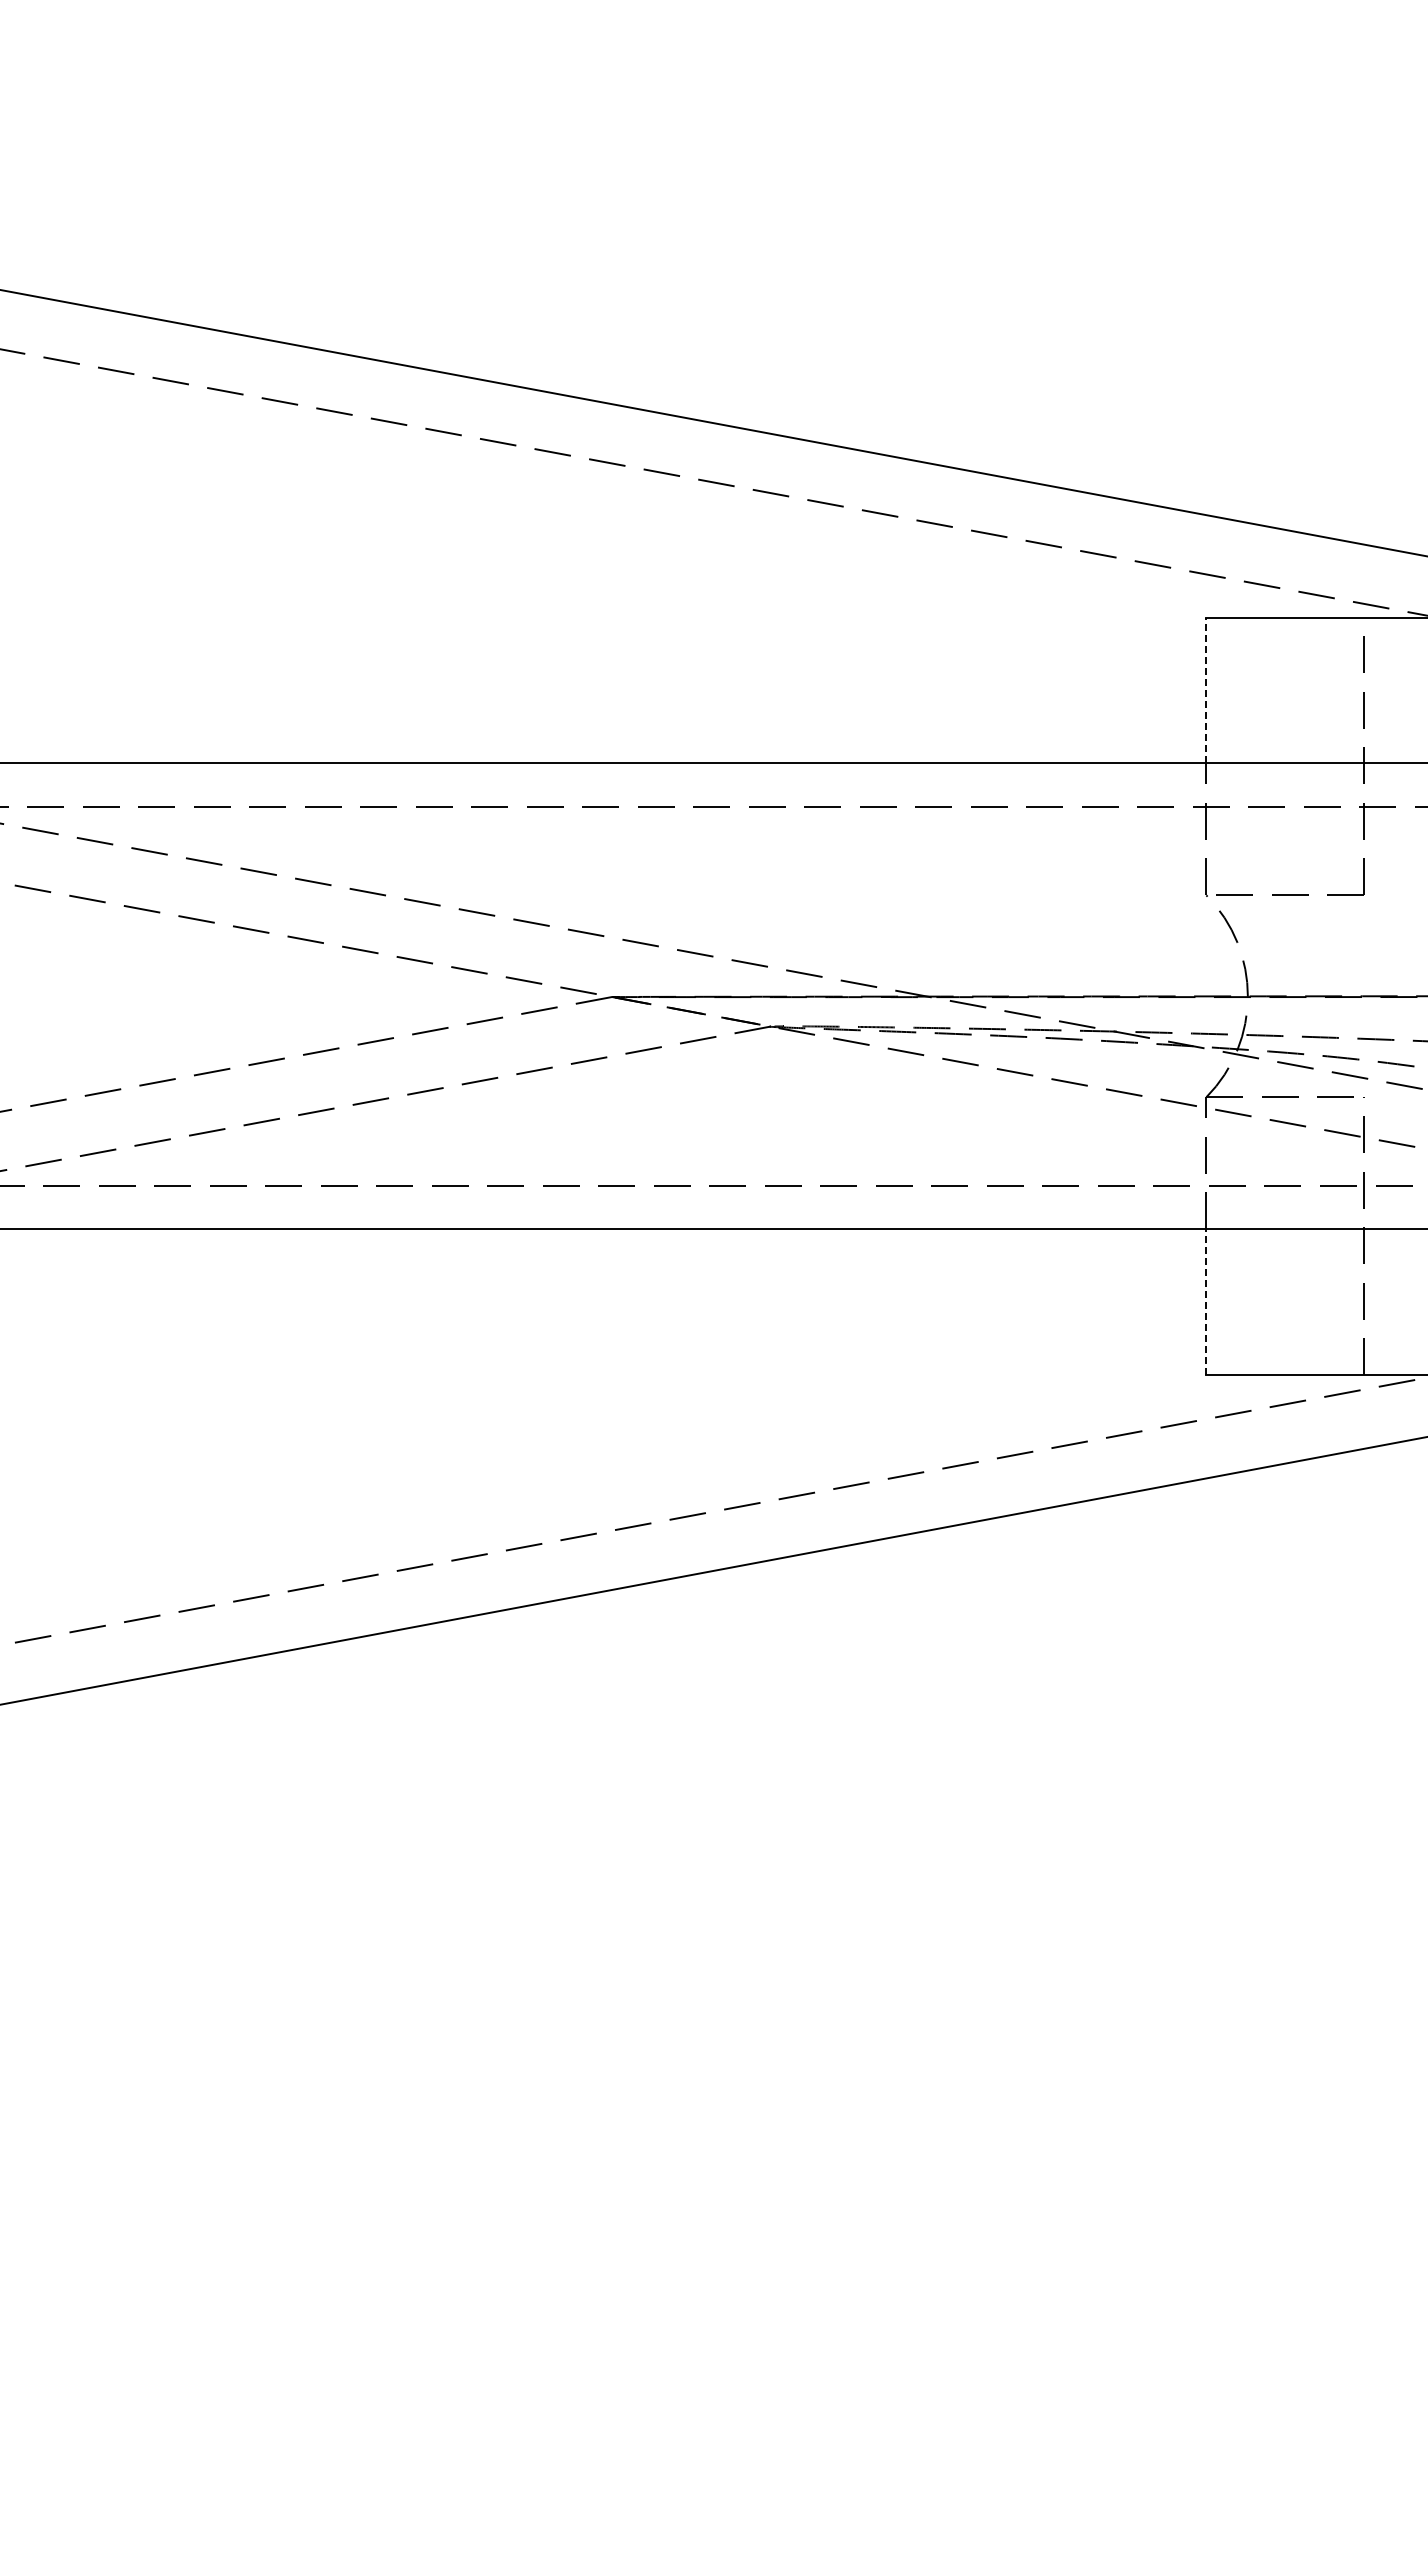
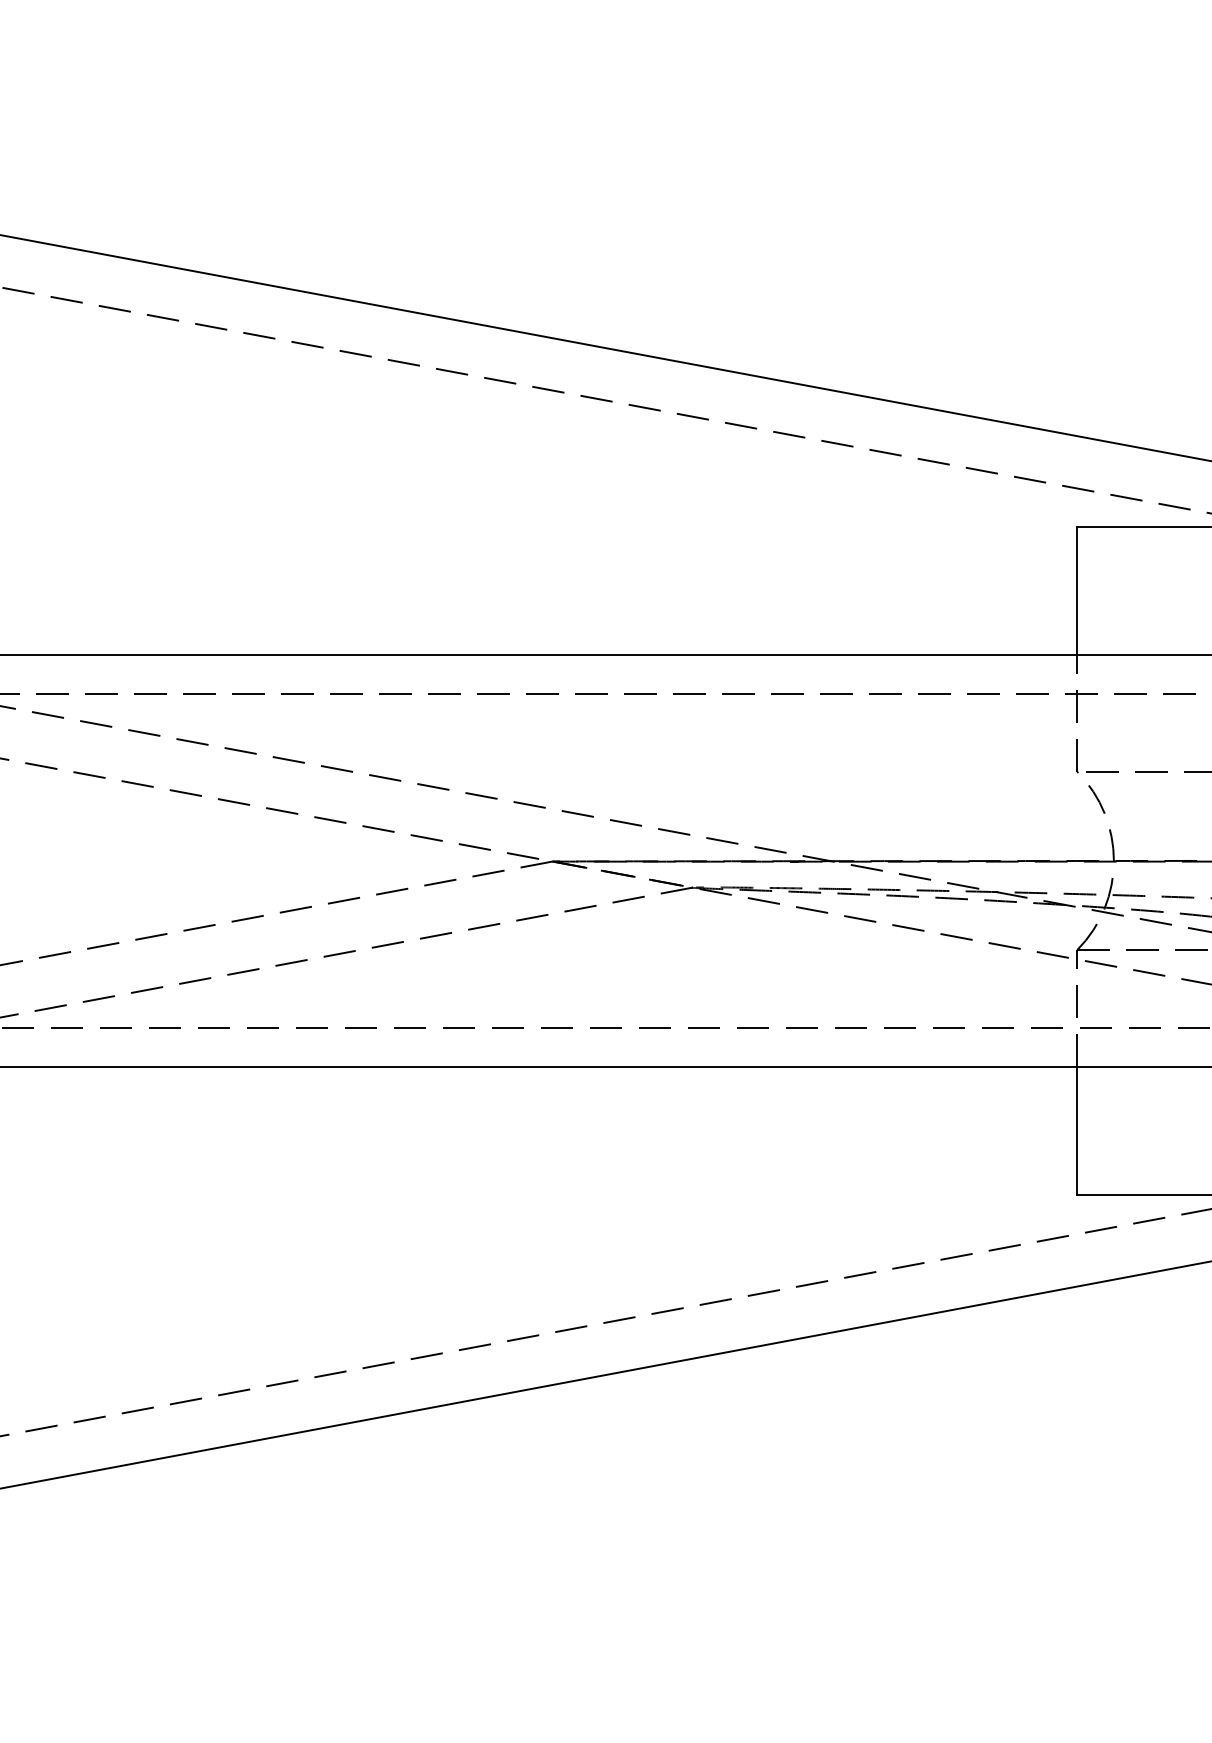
line: (1206, 690) -> (1077, 590), dashed -> solid
line: (1206, 1302) -> (1077, 1131), dashed -> solid

